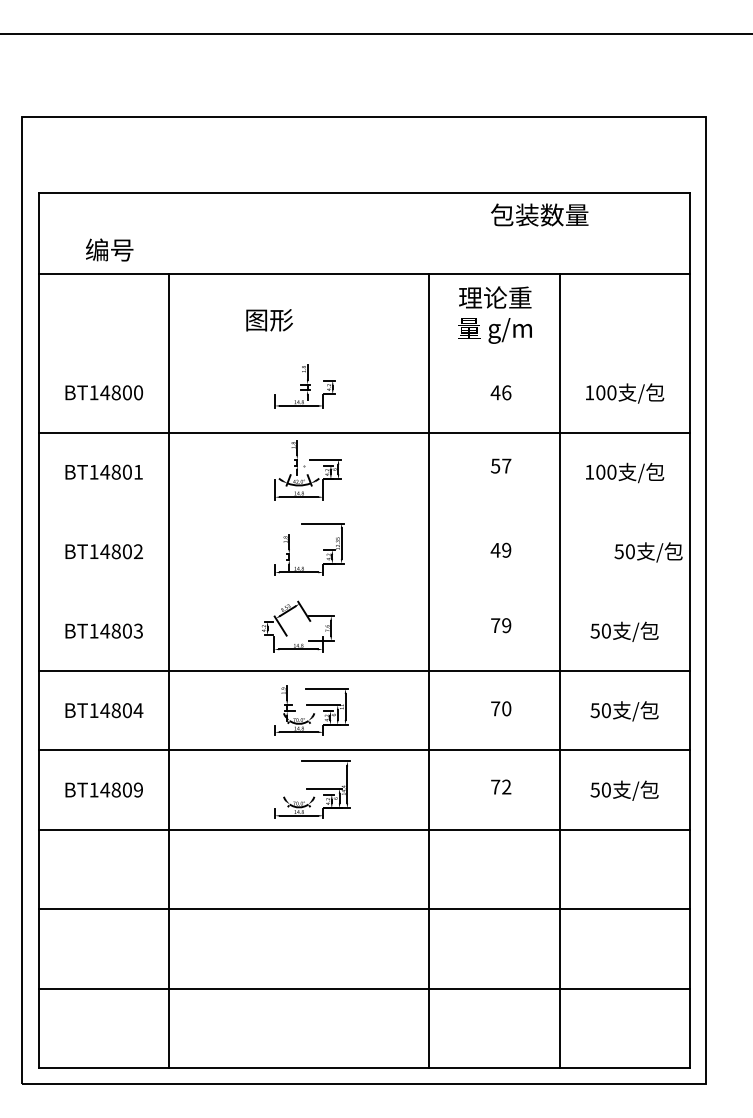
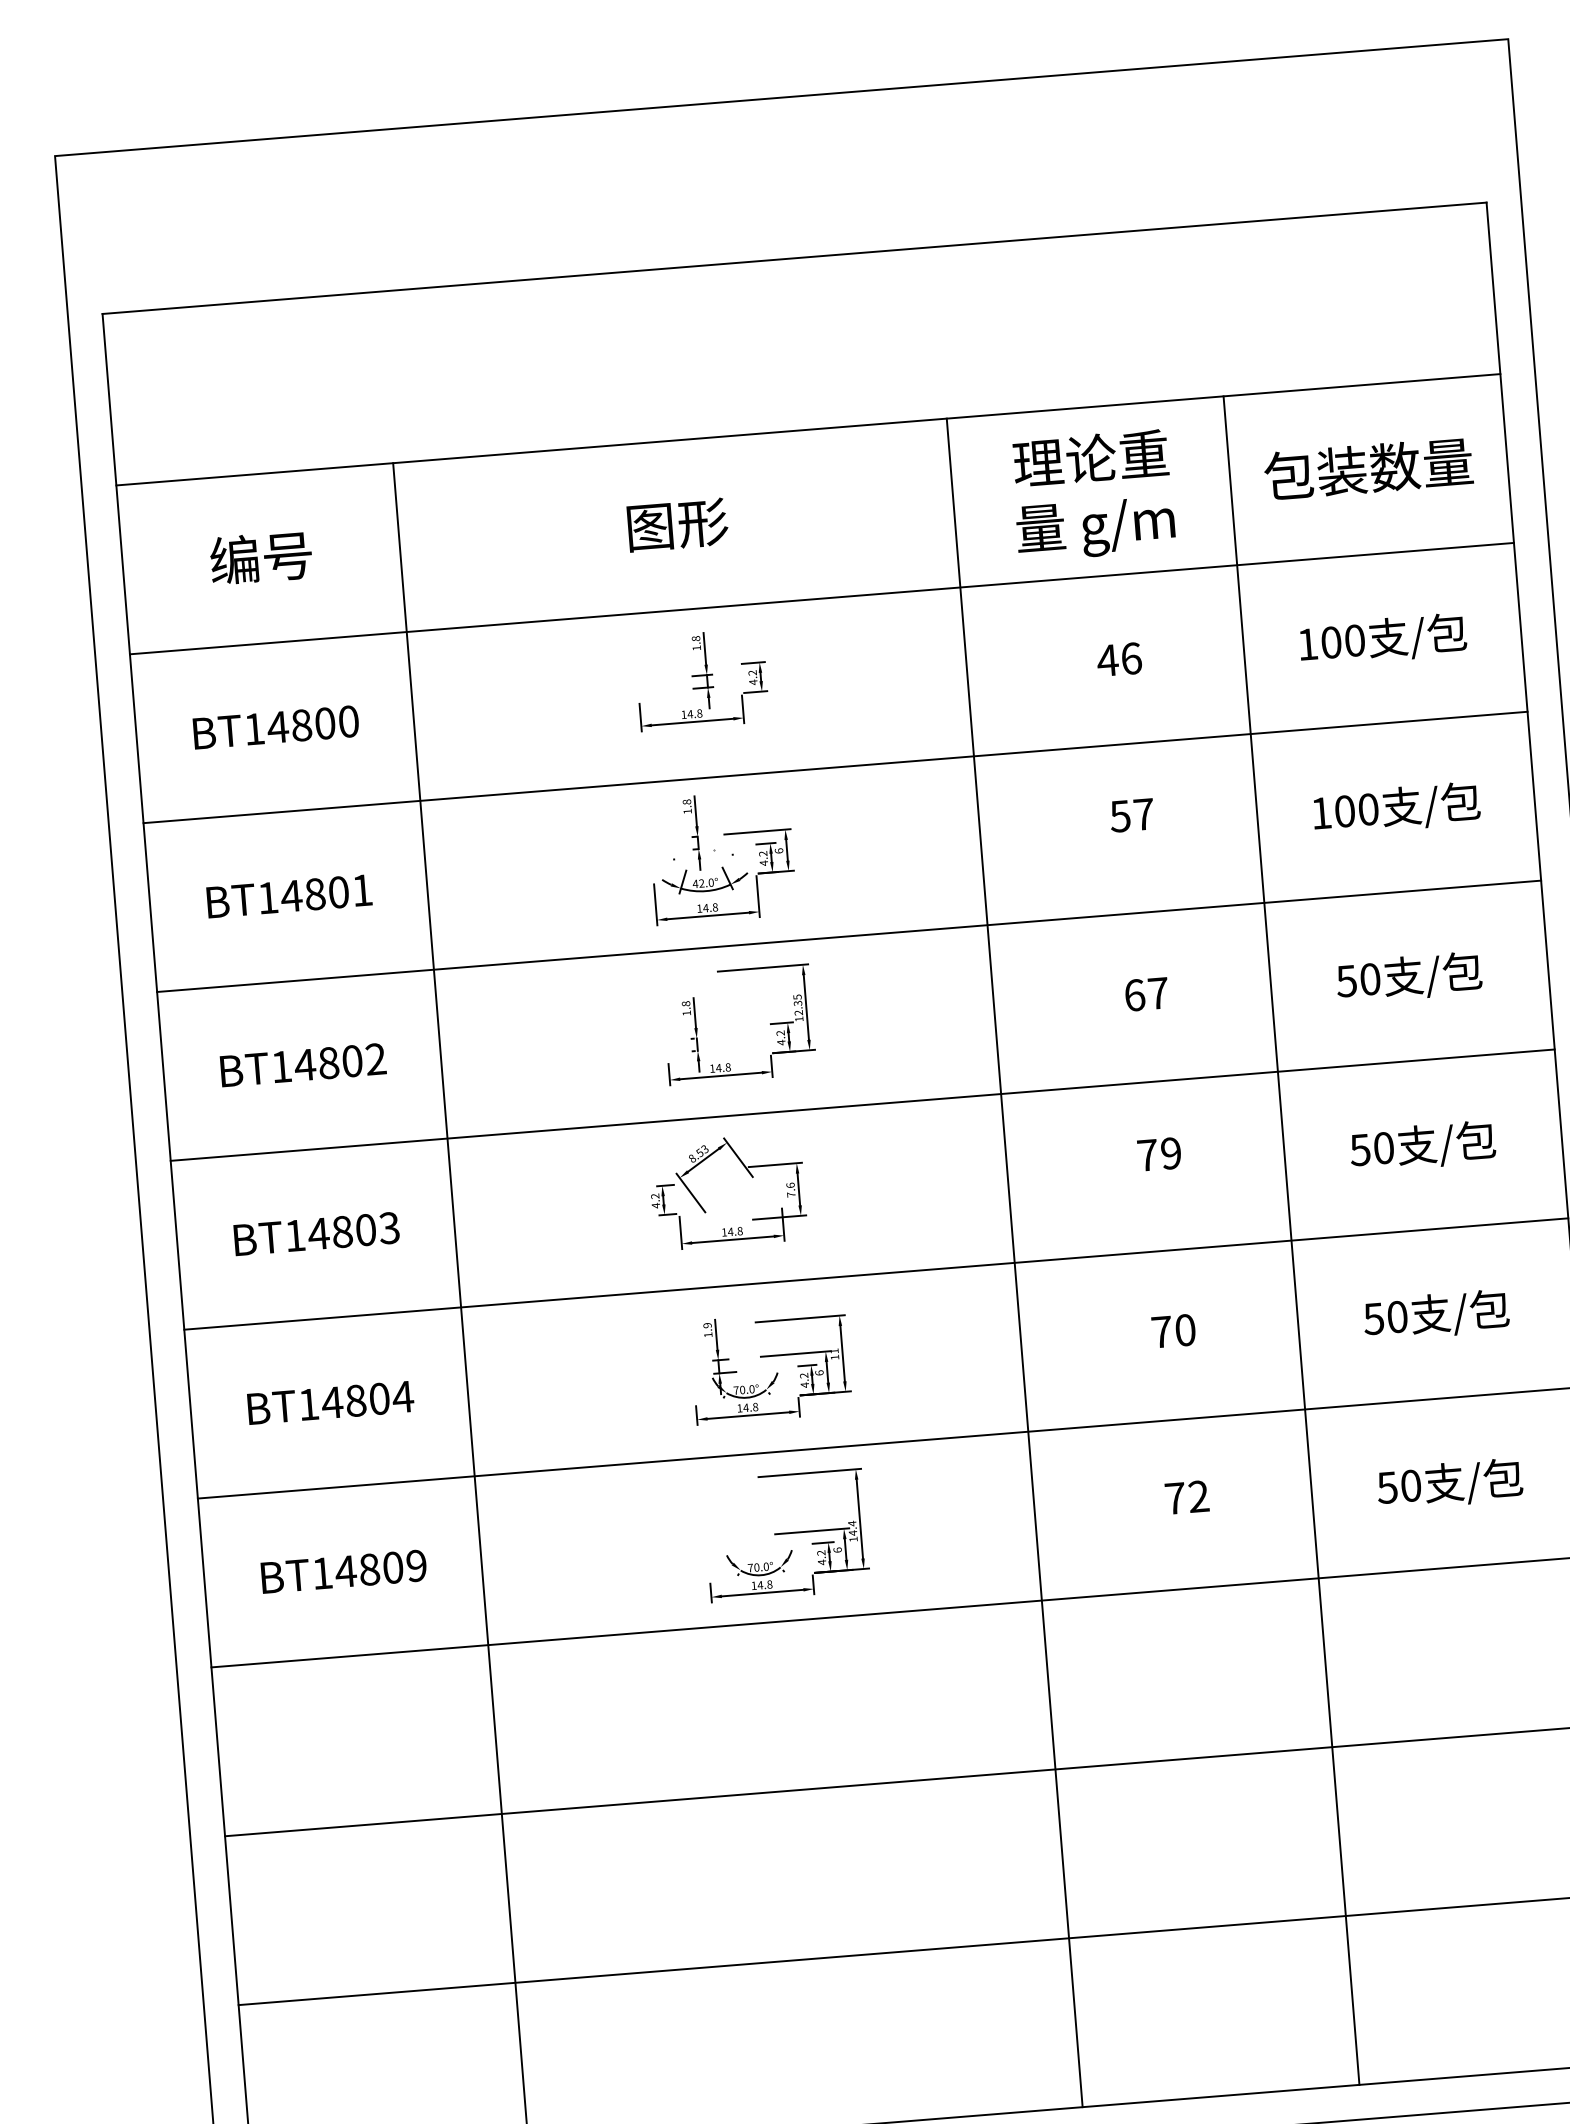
text: (539, 214) -> (1368, 467), moved
text: (109, 249) -> (260, 556), moved
text: (269, 320) -> (677, 525), moved
line: (363, 353) -> (820, 599), added
line: (363, 512) -> (847, 937), added
text: (500, 549) -> (1145, 992), 49 -> 67
text: (648, 552) -> (1409, 977), moved
line: (363, 591) -> (861, 1105), added

